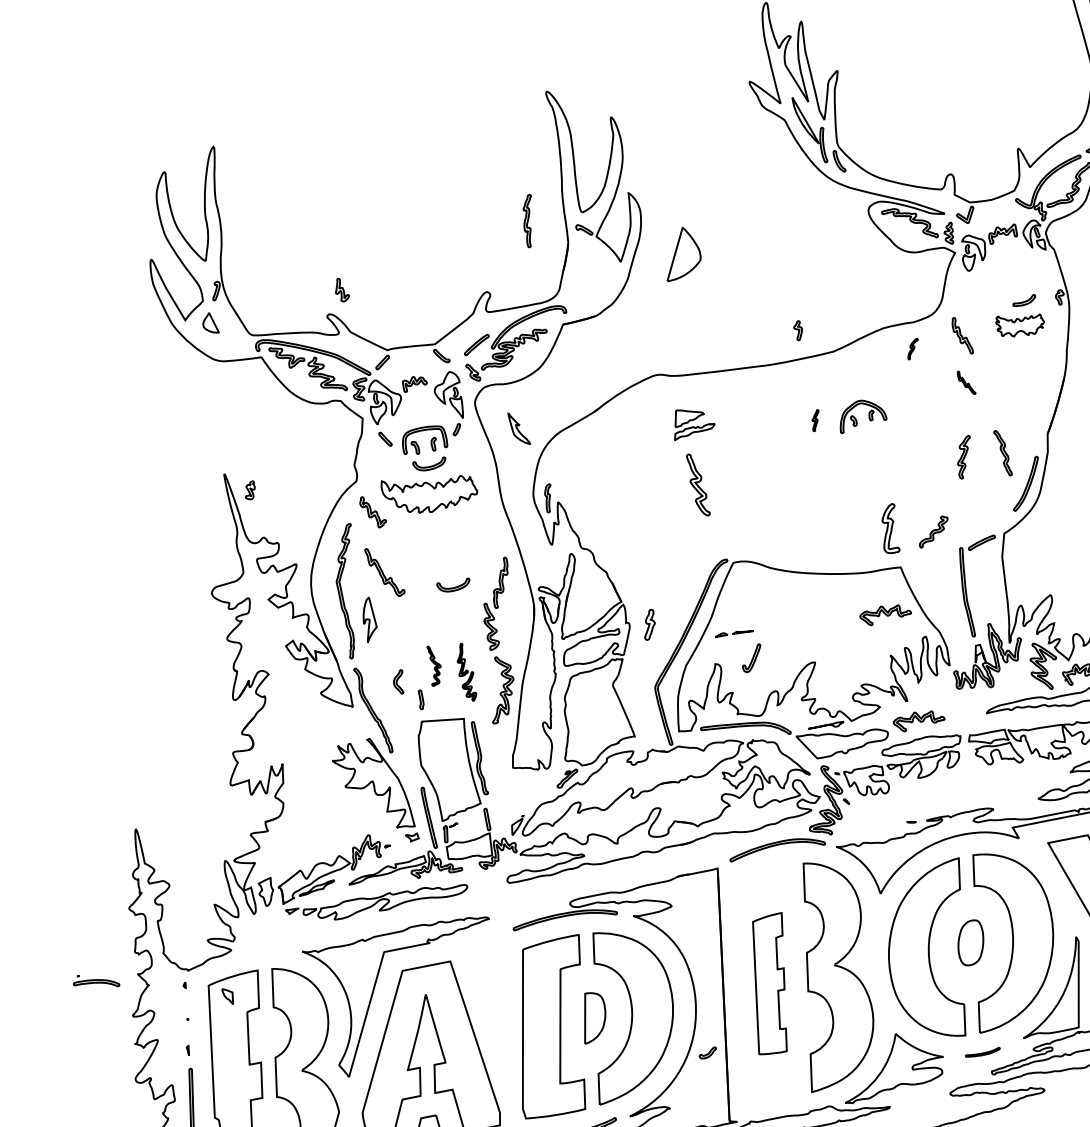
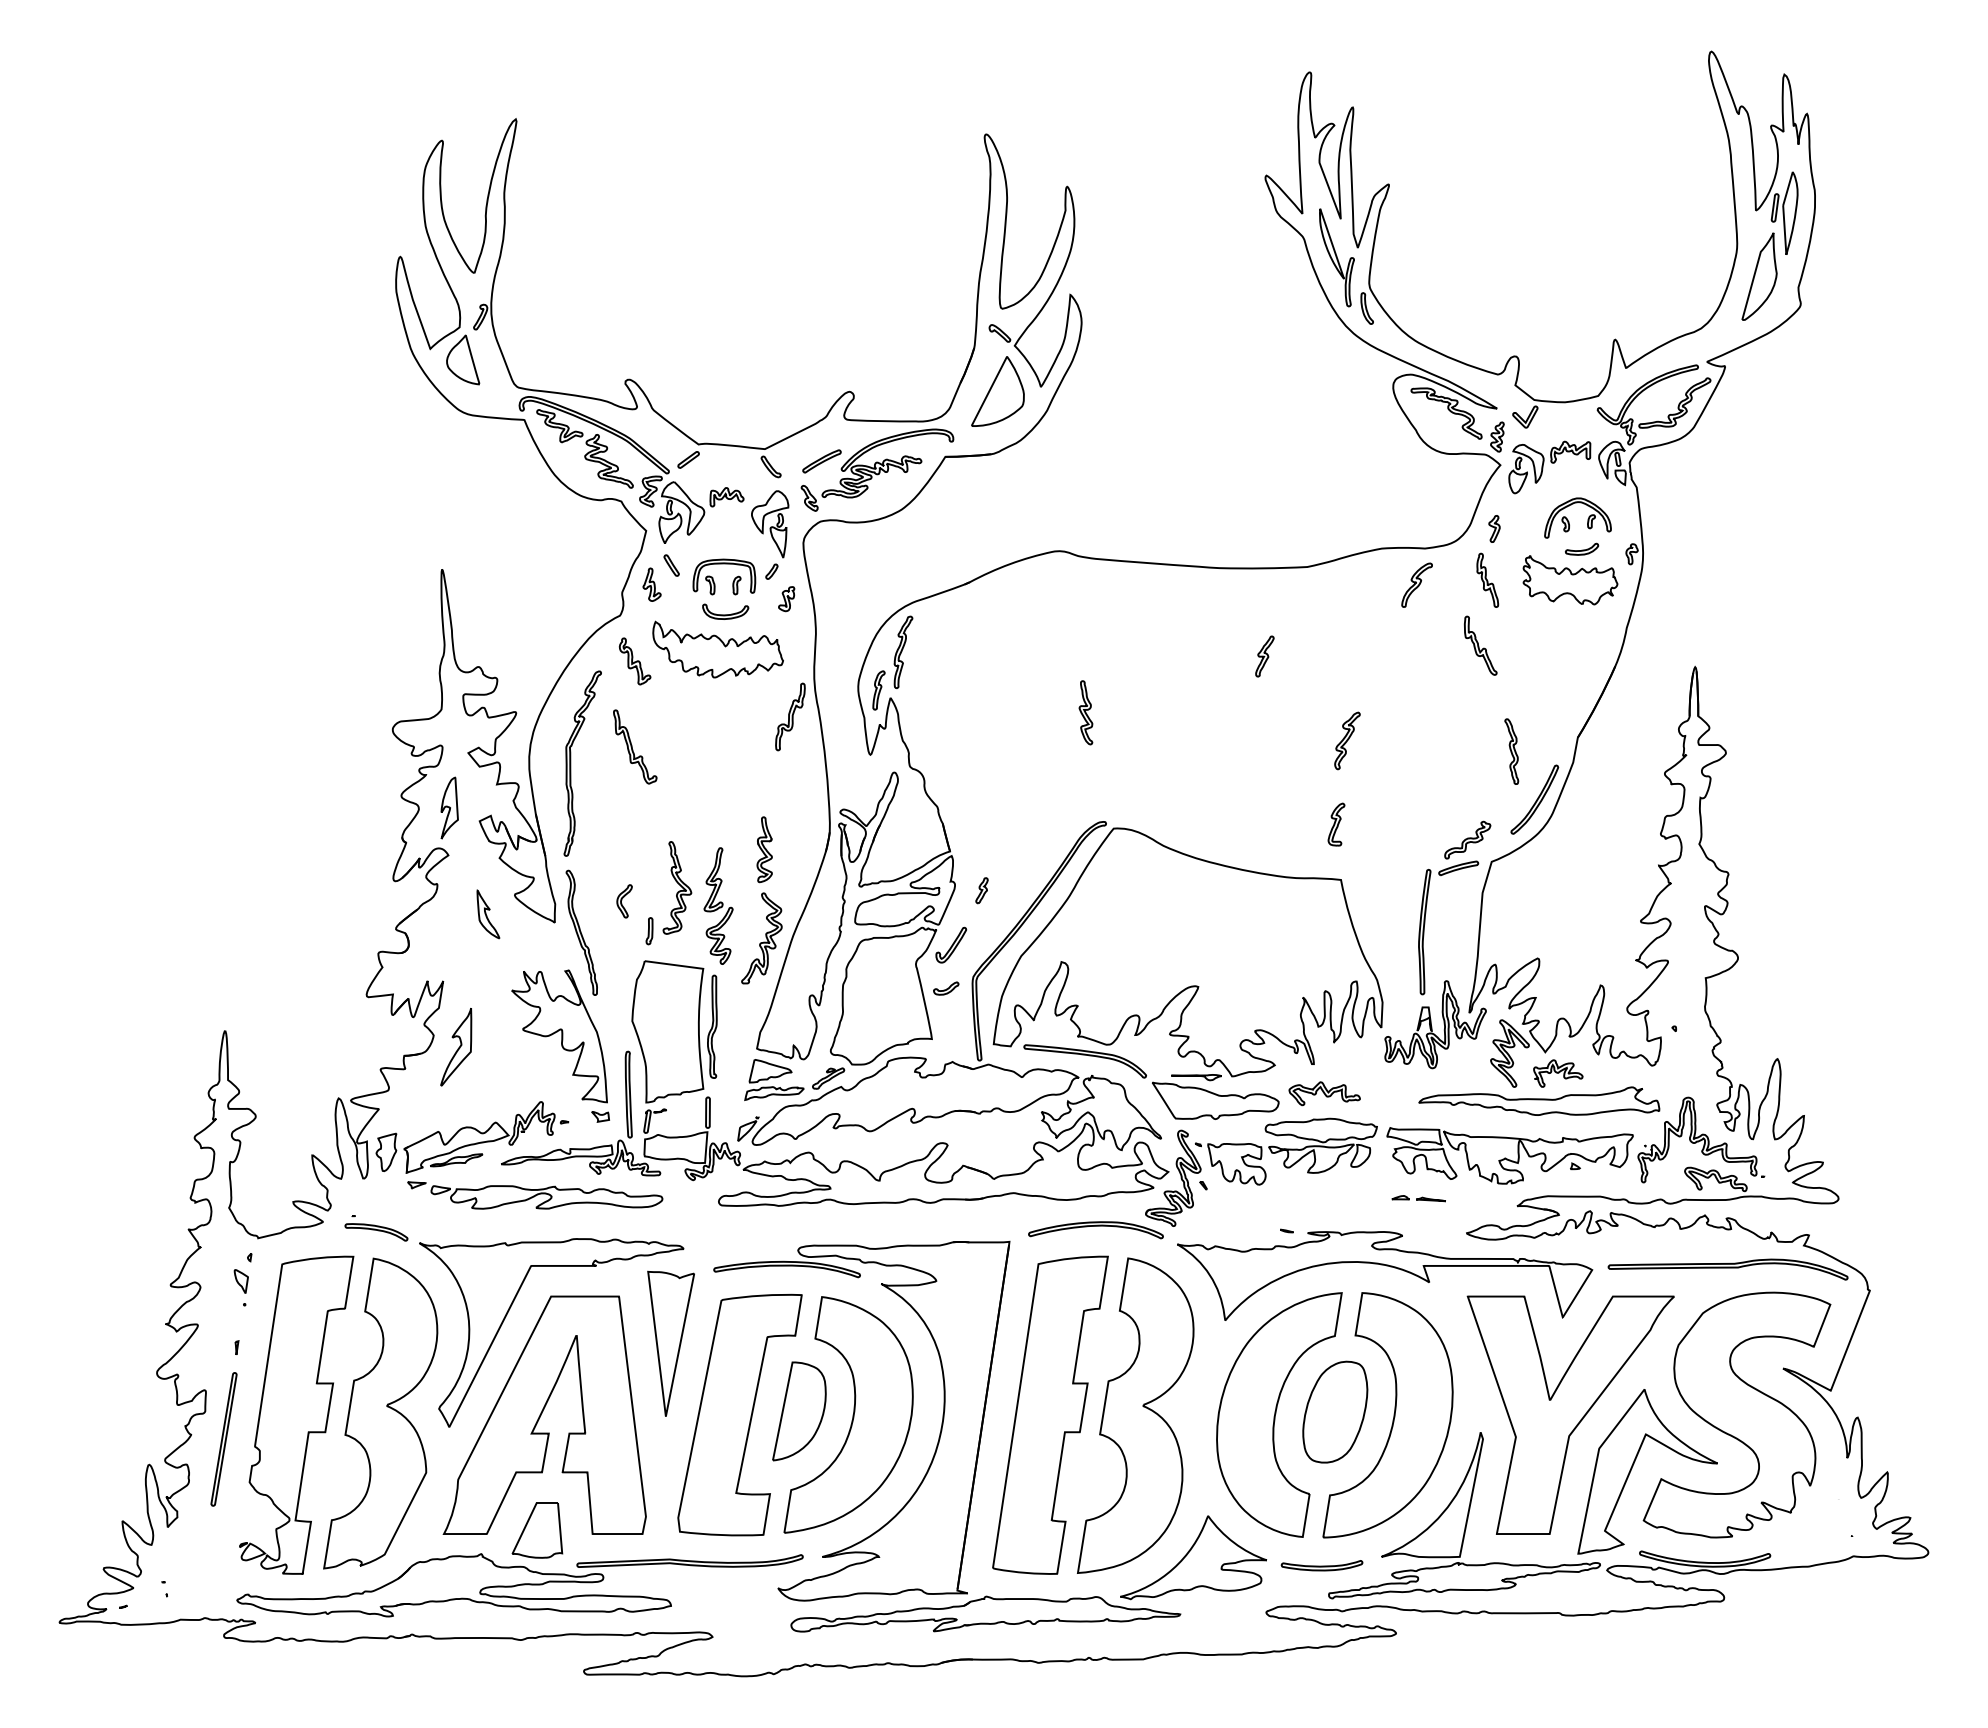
part: (529, 221) -> (903, 652), moved
part: (680, 253) -> (997, 391), moved
part: (341, 289) -> (651, 584), moved
part: (210, 323) -> (463, 359), size x1.67
part: (1020, 324) -> (1570, 580), size x1.43
part: (798, 330) -> (1494, 528), moved
part: (912, 348) -> (1416, 584), size x1.67
part: (966, 382) -> (1480, 645), size x1.67
part: (856, 418) -> (1569, 521), moved
part: (815, 420) -> (1264, 656), size x1.43
part: (692, 421) -> (774, 1079), moved
part: (519, 428) -> (488, 914), moved
part: (964, 457) -> (1347, 740), moved
part: (697, 485) -> (1085, 712), size x0.71
part: (249, 490) -> (786, 599), moved
part: (889, 528) -> (1336, 824), size x0.62
part: (933, 531) -> (1467, 839), moved
part: (500, 582) -> (790, 716), moved
part: (453, 585) -> (725, 783), removed
part: (885, 613) -> (1307, 939), removed
part: (369, 619) -> (449, 807), moved
part: (648, 624) -> (981, 890), size x0.62
part: (734, 632) -> (1418, 1198), moved
part: (752, 657) -> (951, 944), moved
part: (434, 665) -> (677, 887), size x1.67
part: (465, 672) -> (718, 905), size x1.43
part: (301, 808) -> (456, 1047), added
part: (970, 942) -> (1335, 1411), size x1.67
part: (96, 981) -> (376, 1228), moved
part: (770, 984) -> (1050, 1414), size x1.67
part: (493, 987) -> (670, 1343), added
part: (227, 996) -> (240, 1281), moved
part: (593, 1017) -> (799, 1411), size x1.43
part: (982, 1052) -> (1321, 1565), size x1.67
part: (708, 1053) -> (946, 988), moved

